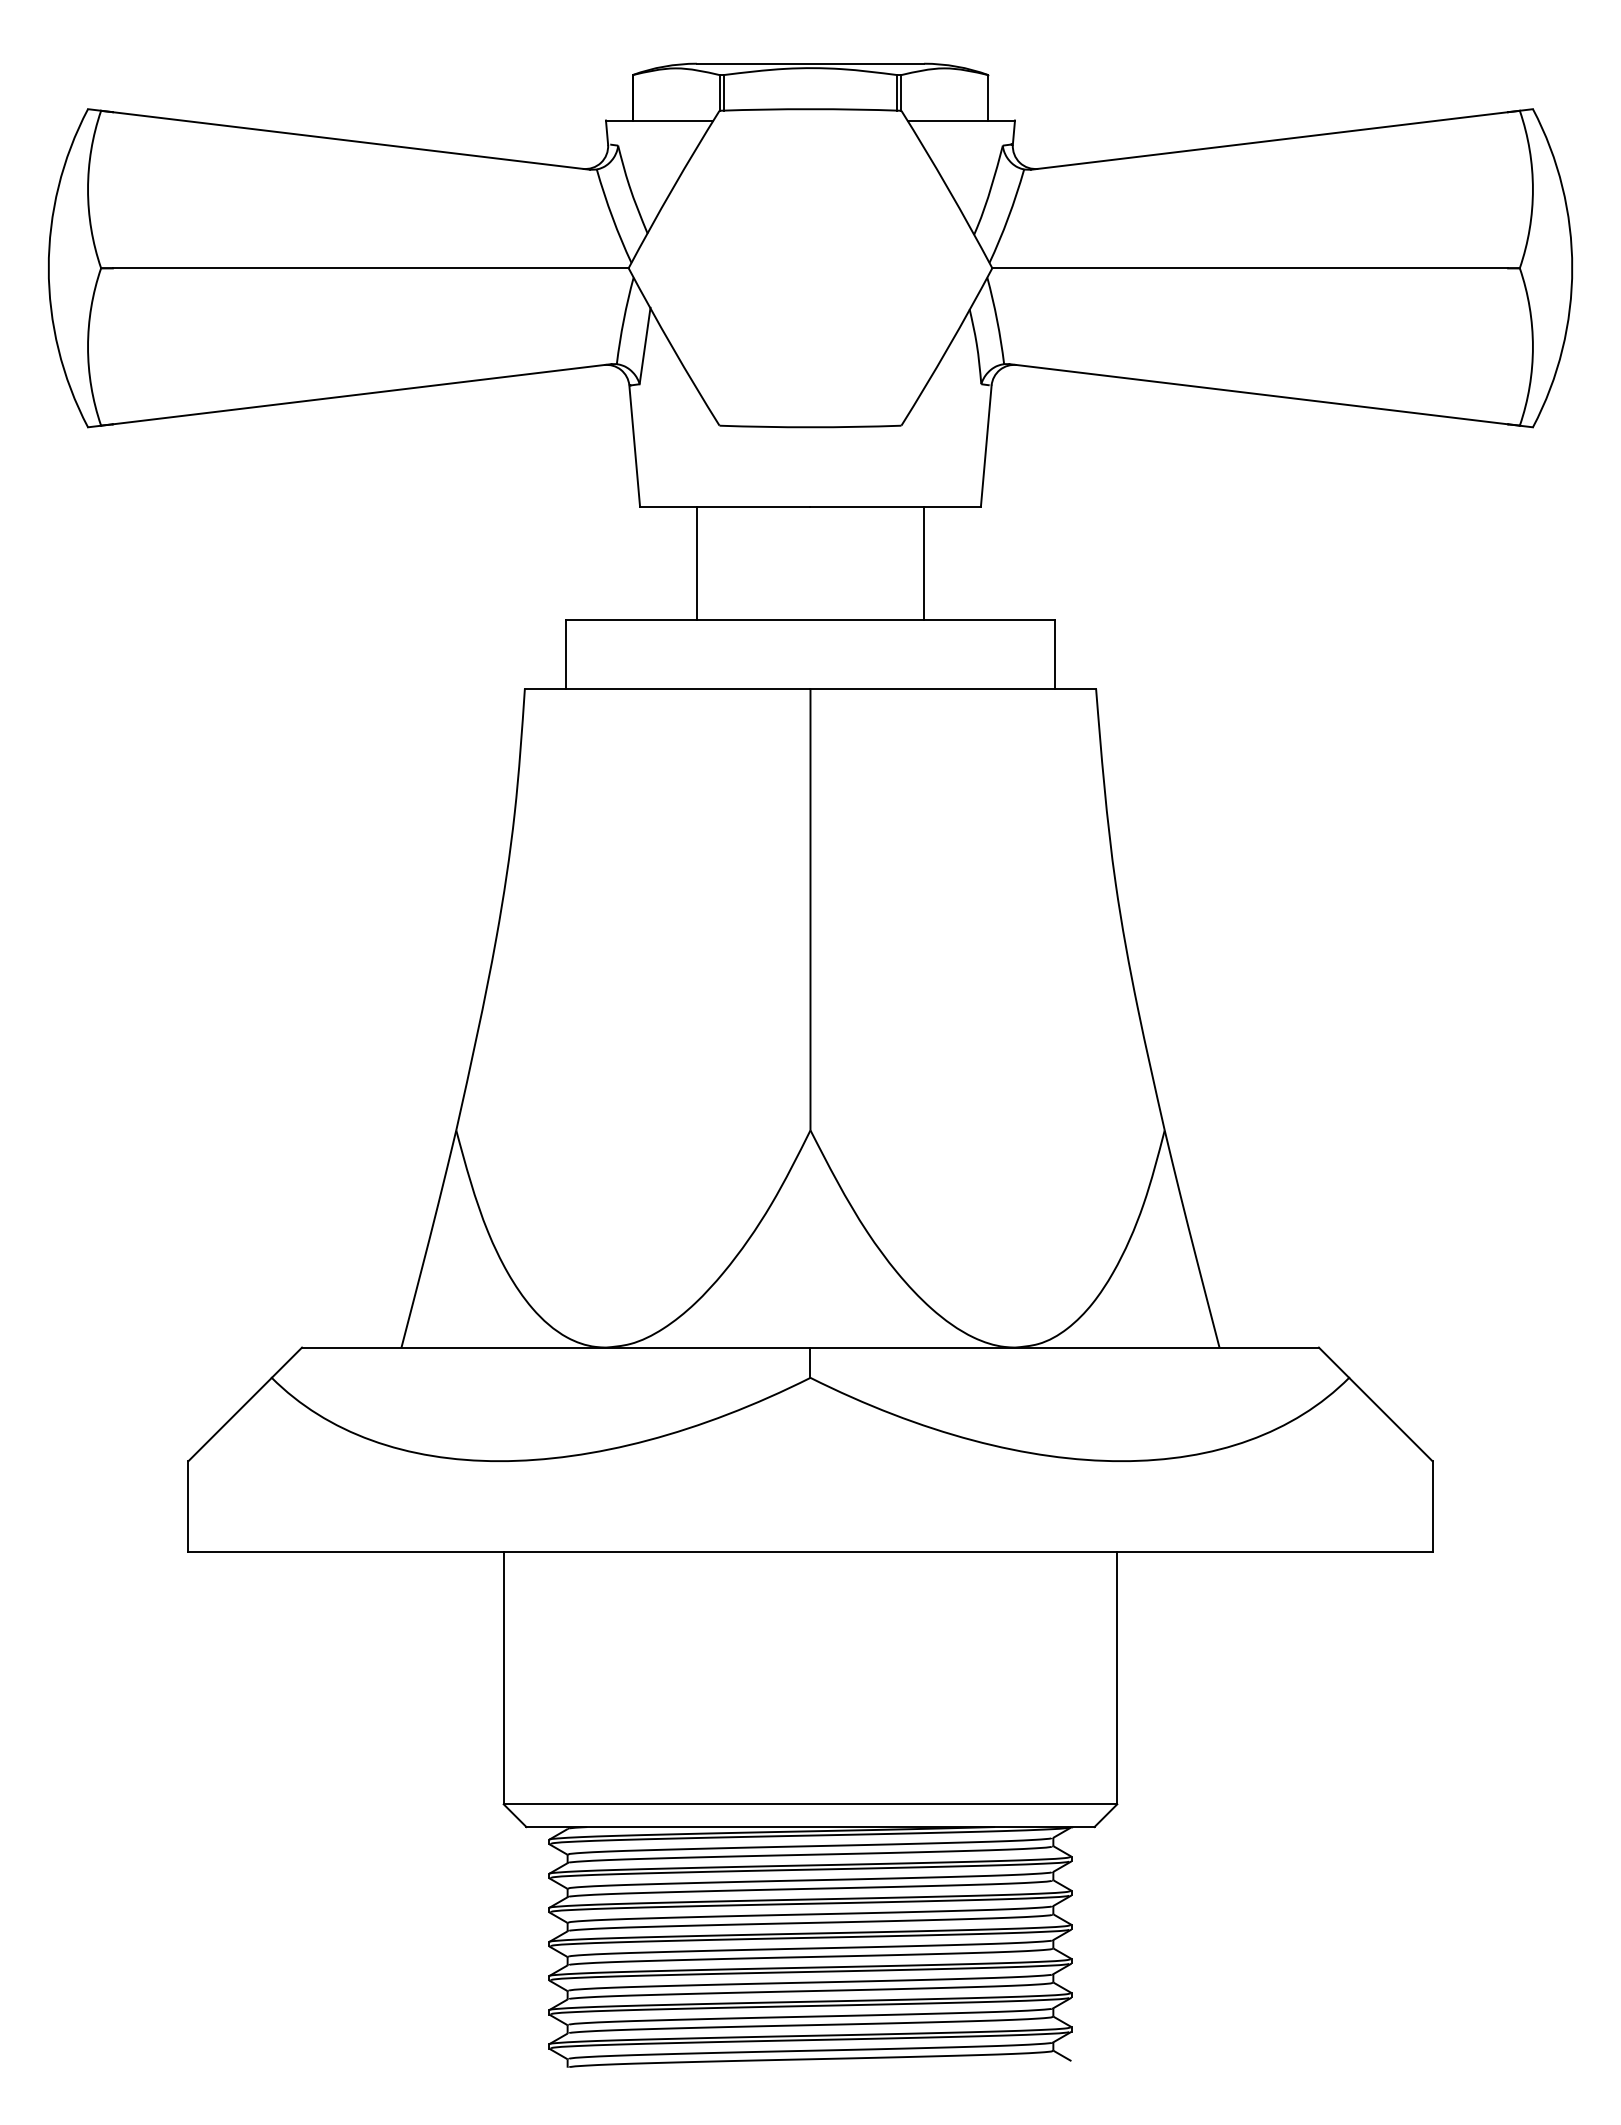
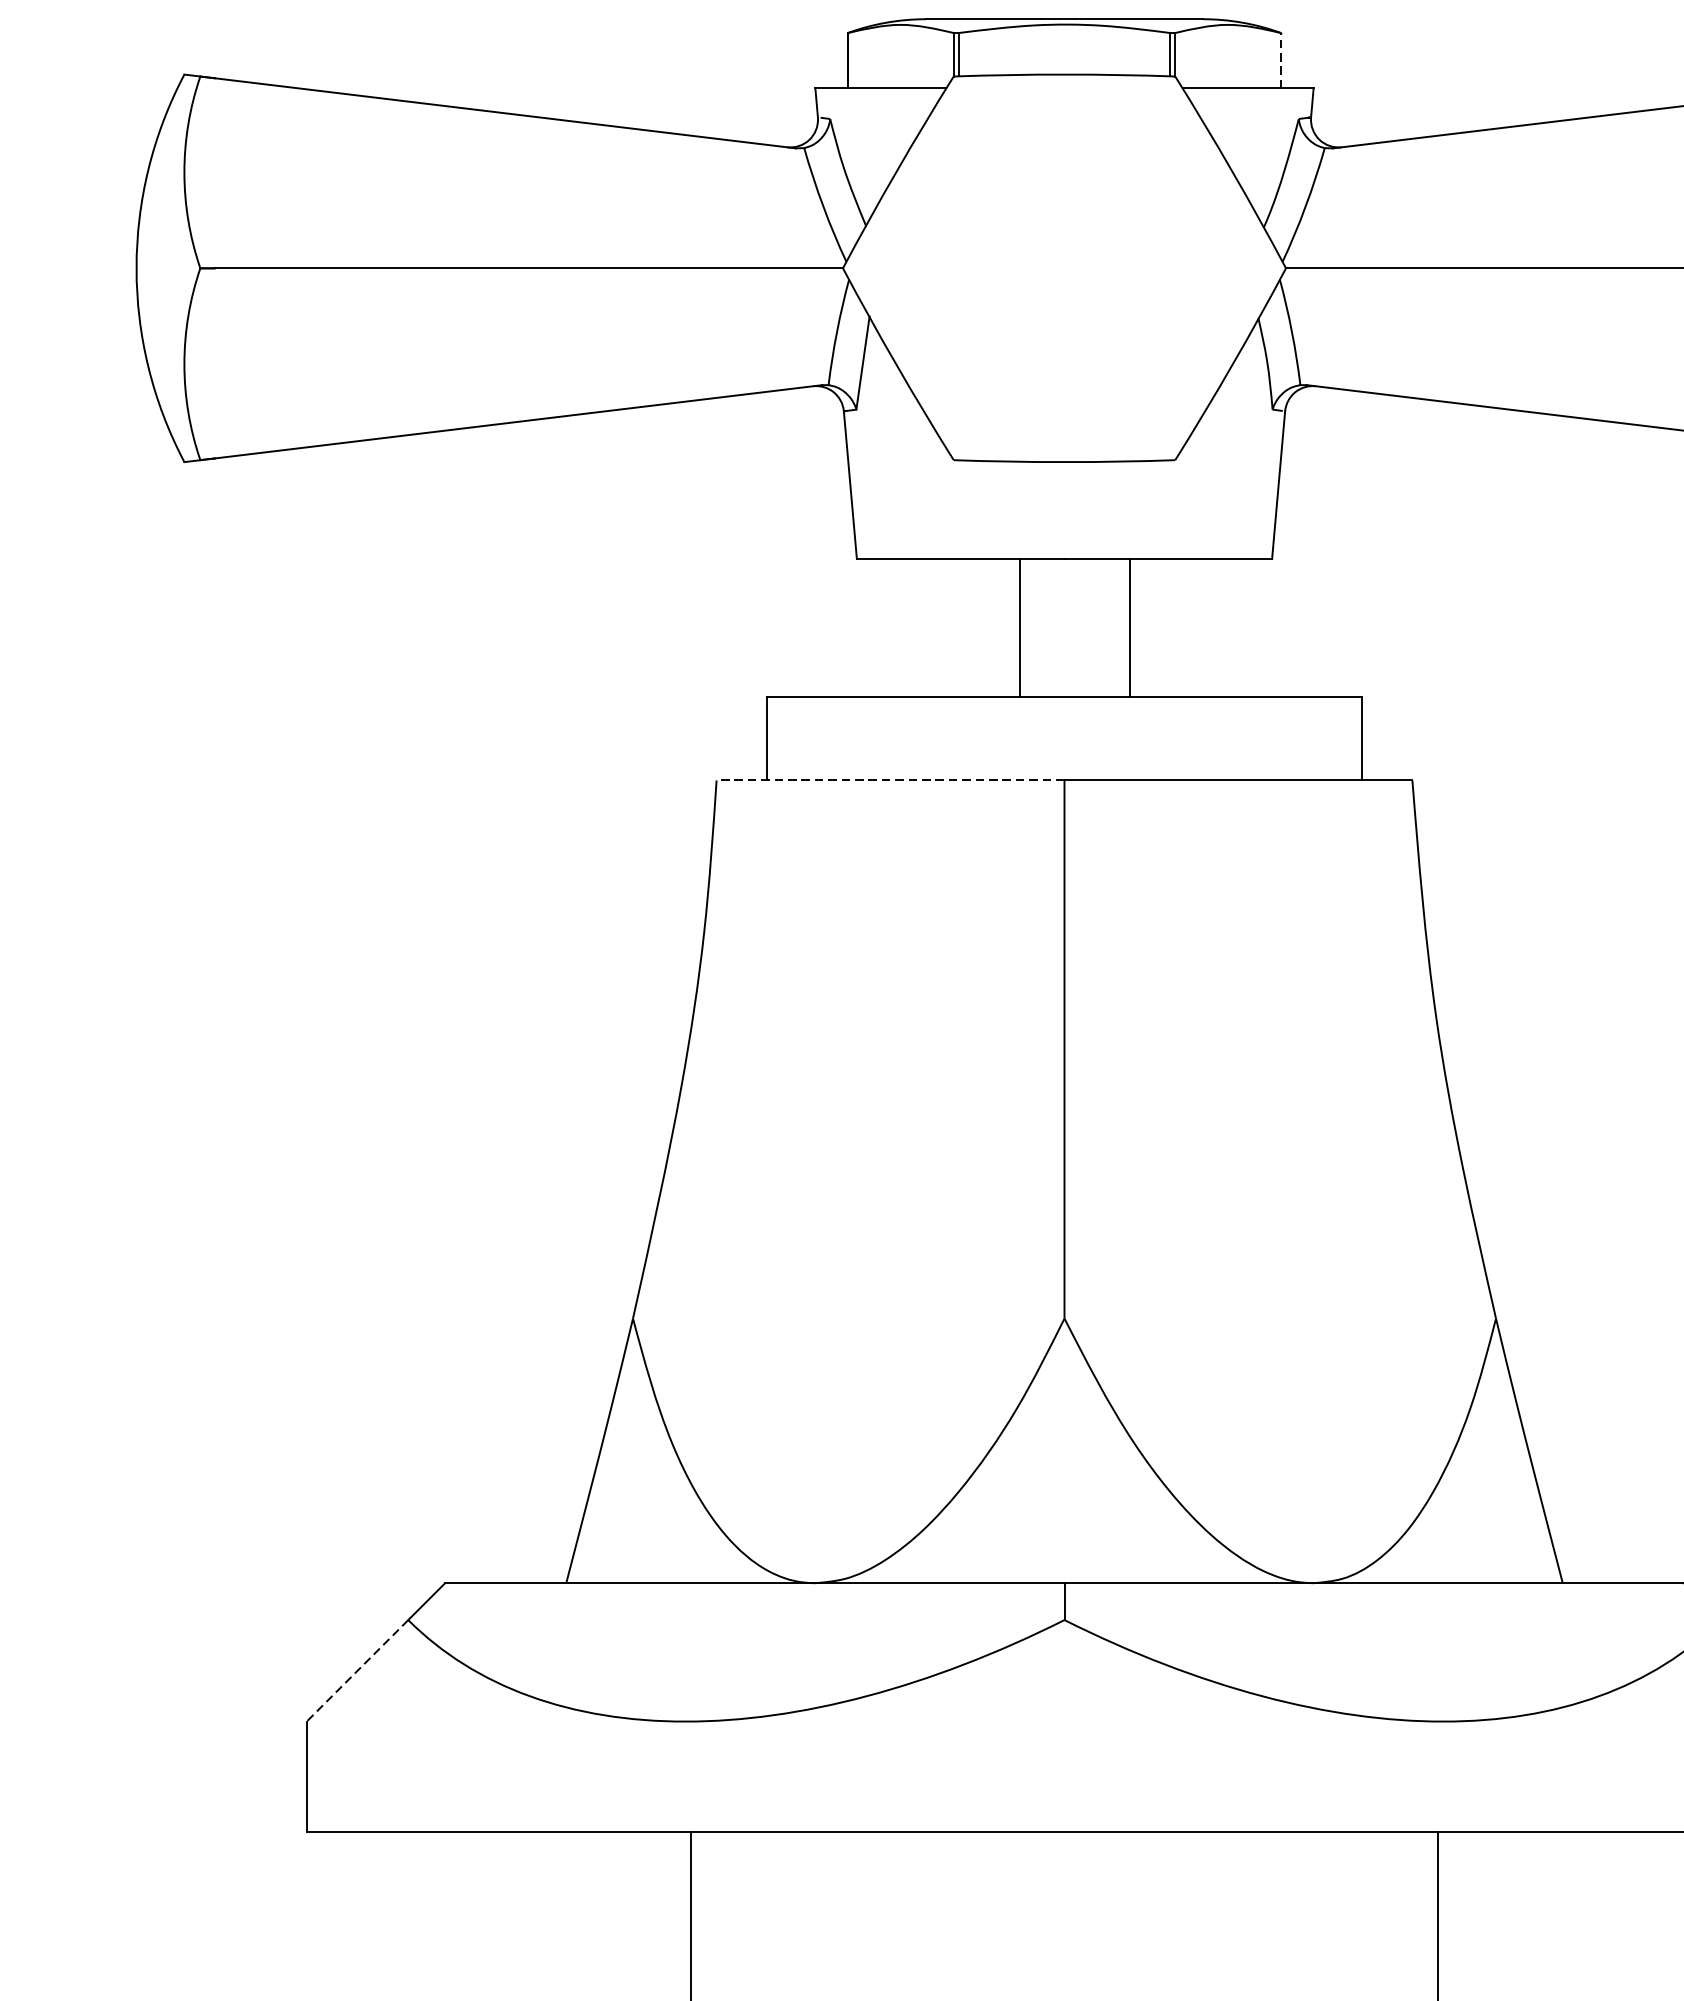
line: (988, 97) -> (1281, 60), solid -> dashed
line: (696, 563) -> (1019, 628), moved
line: (924, 563) -> (1130, 628), moved
line: (667, 688) -> (890, 780), solid -> dashed
line: (230, 1419) -> (357, 1670), solid -> dashed

